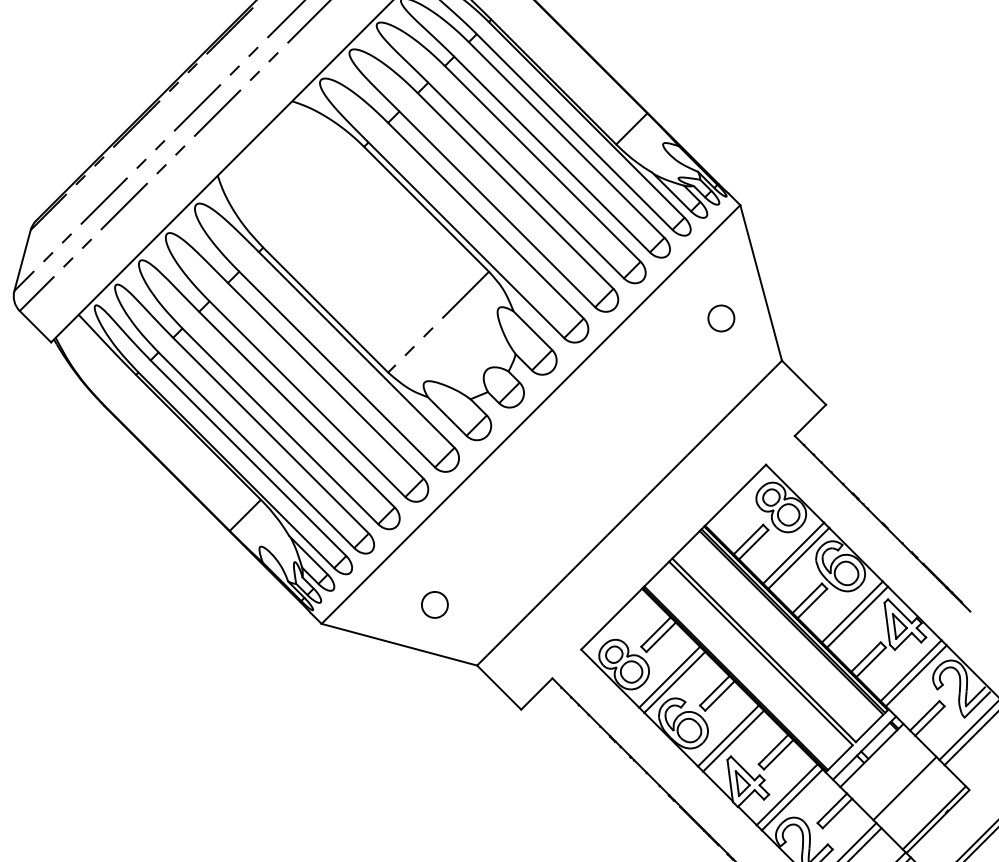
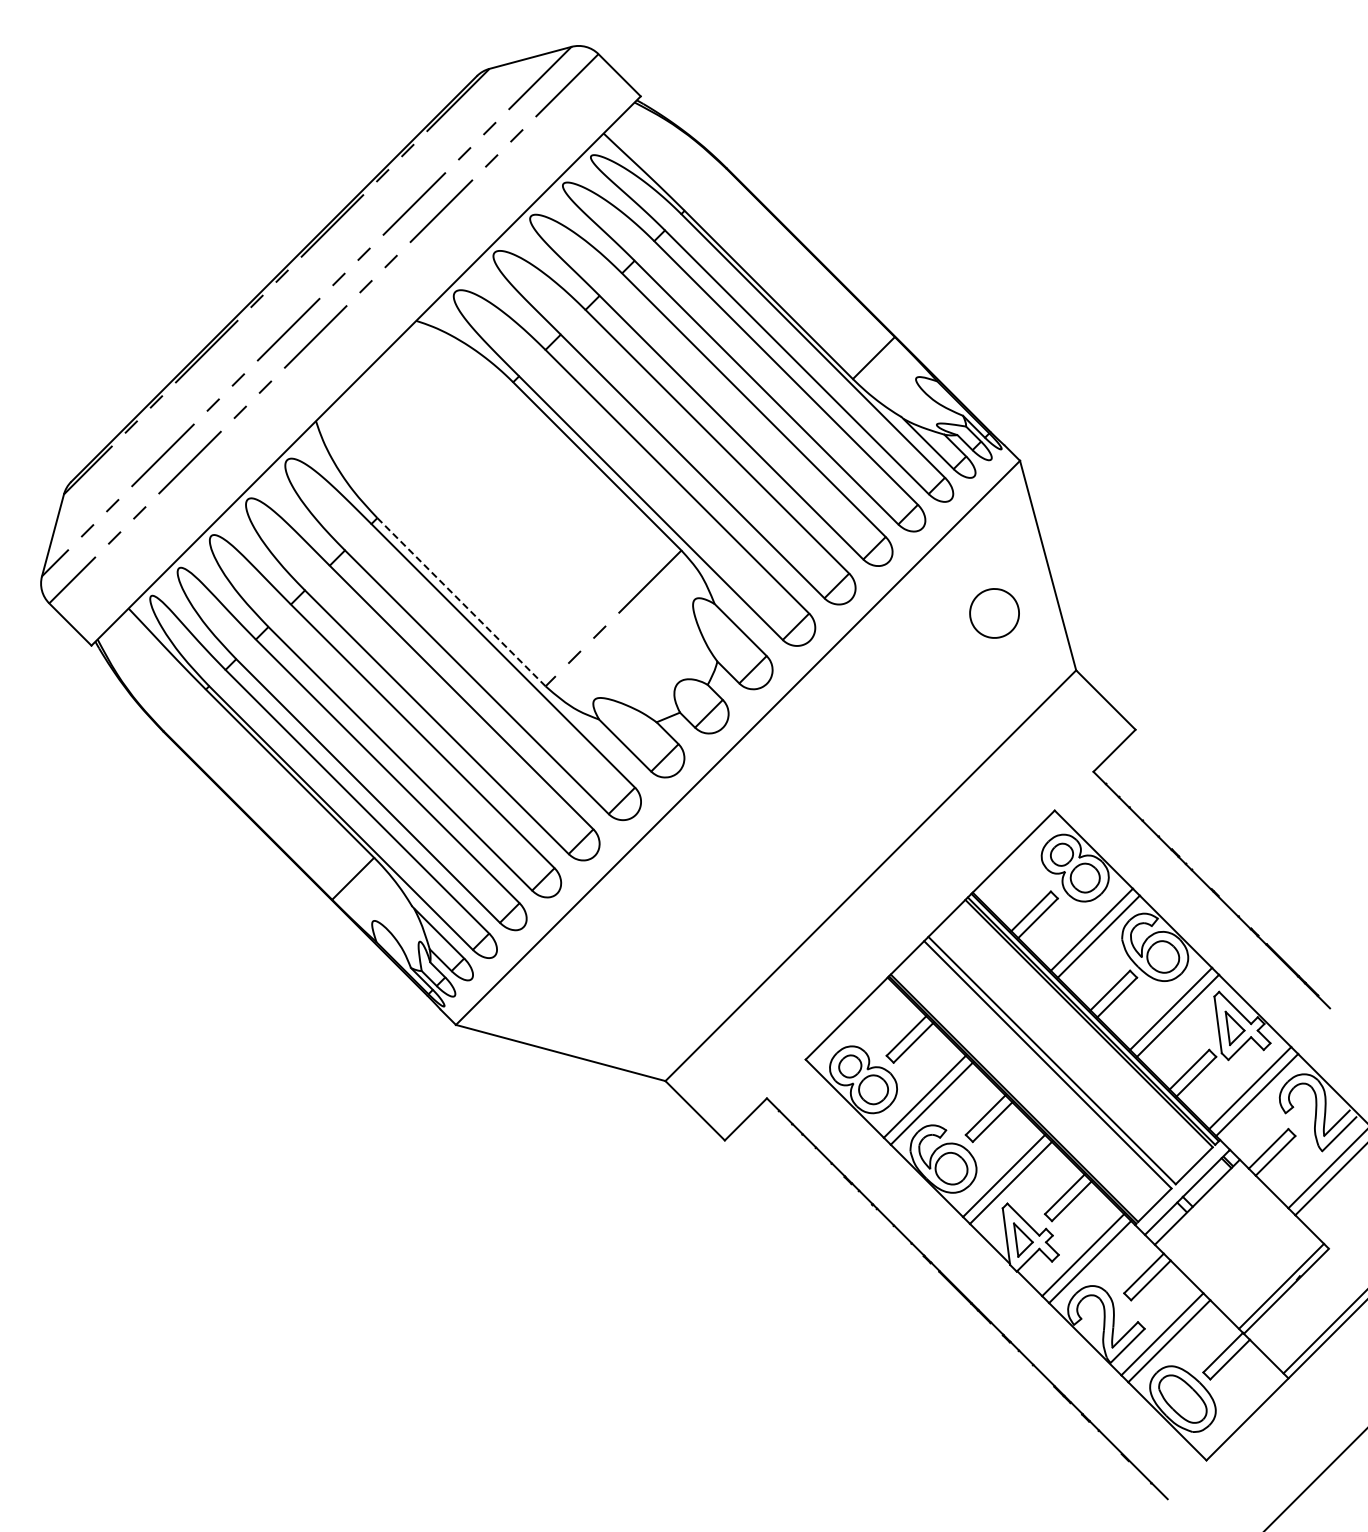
line: (325, 310) -> (461, 602), solid -> dashed
part: (721, 318) -> (994, 613), size x1.4
part: (434, 605) -> (608, 999), removed
line: (904, 788) -> (1241, 1246), removed

